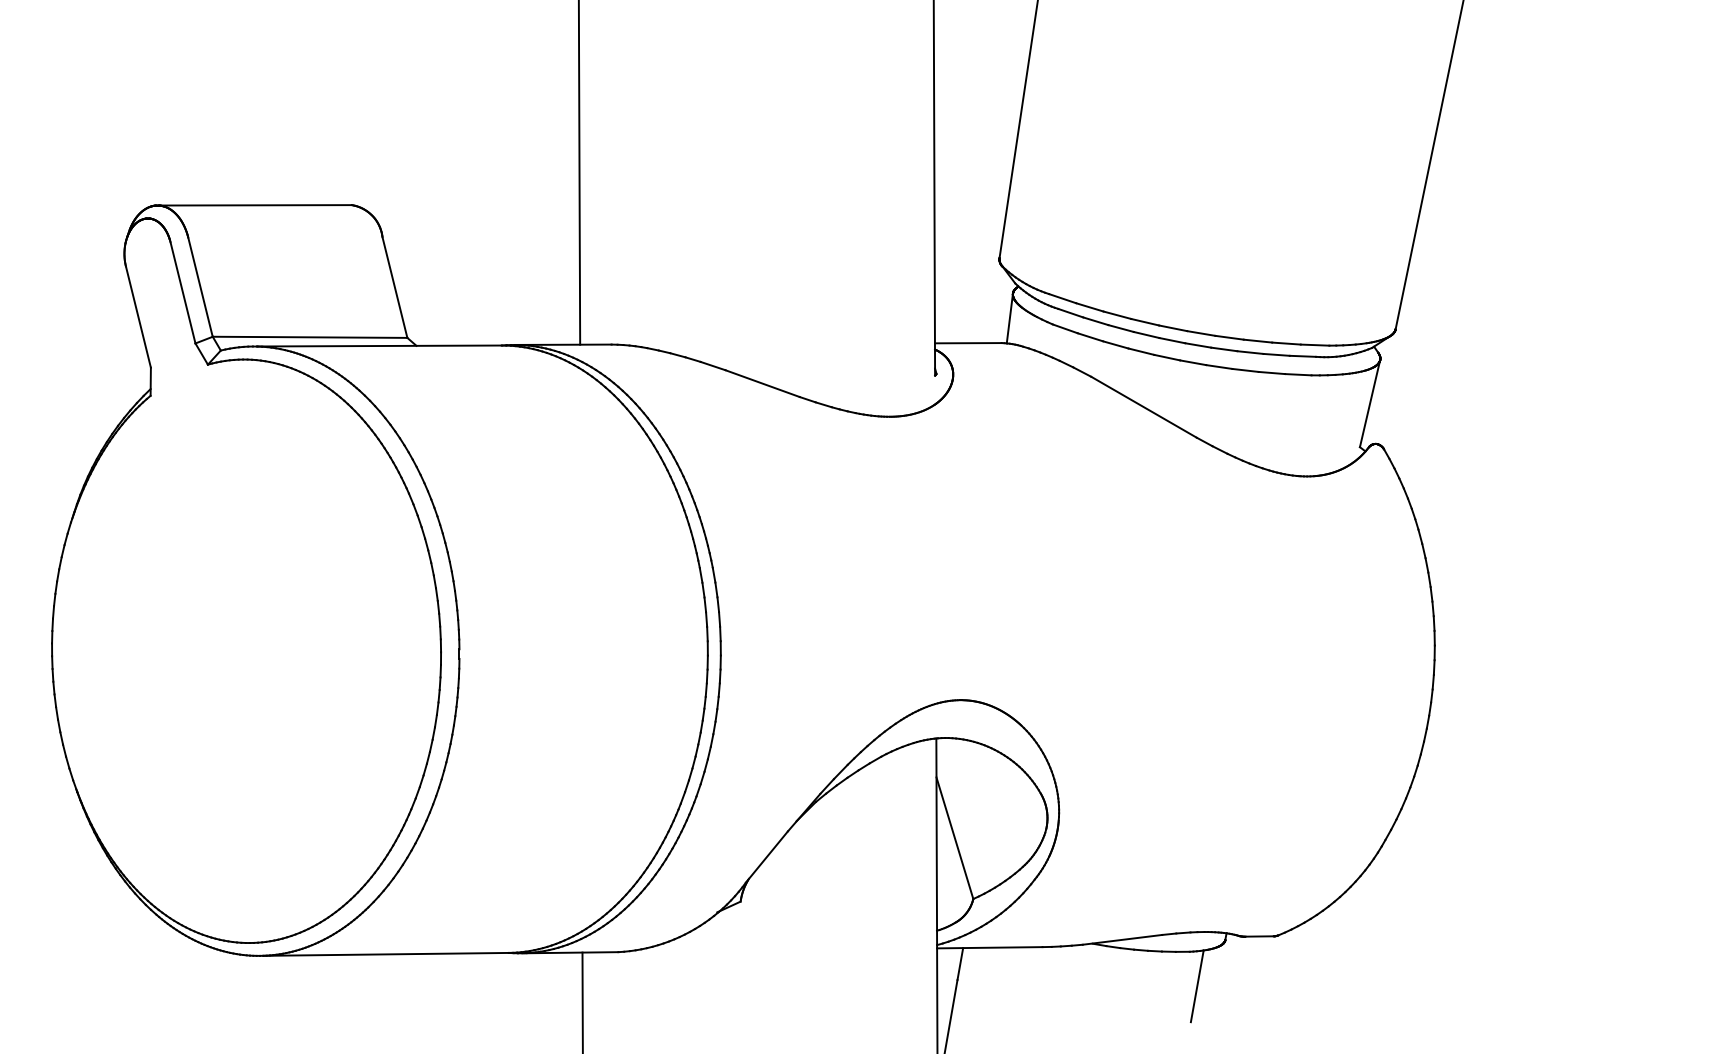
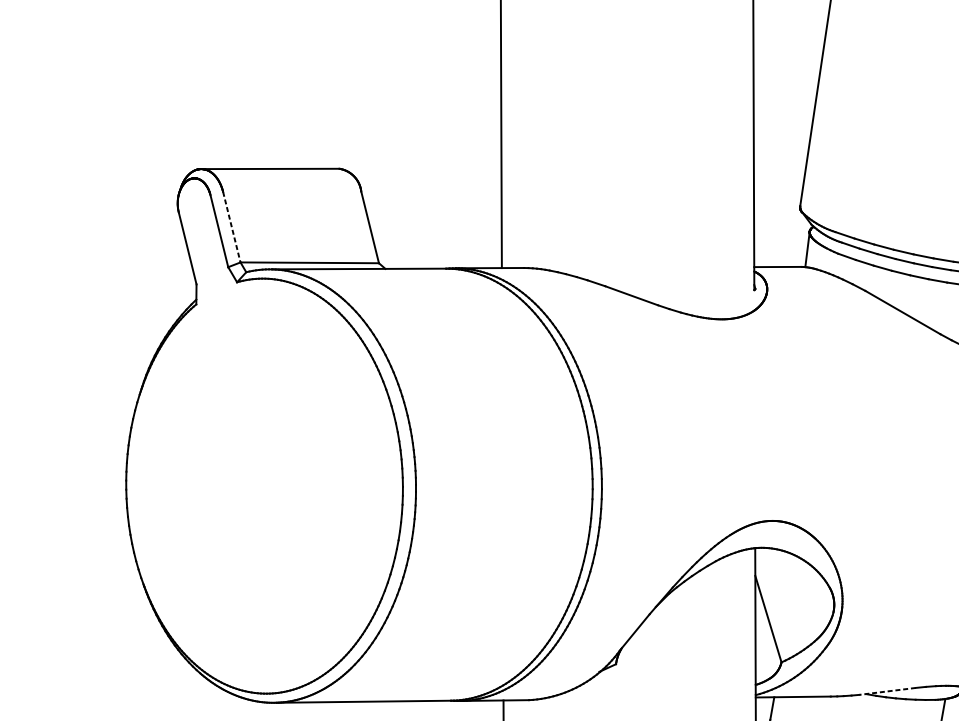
line: (200, 287) -> (231, 227), solid -> dashed
line: (1121, 939) -> (886, 691), solid -> dashed

